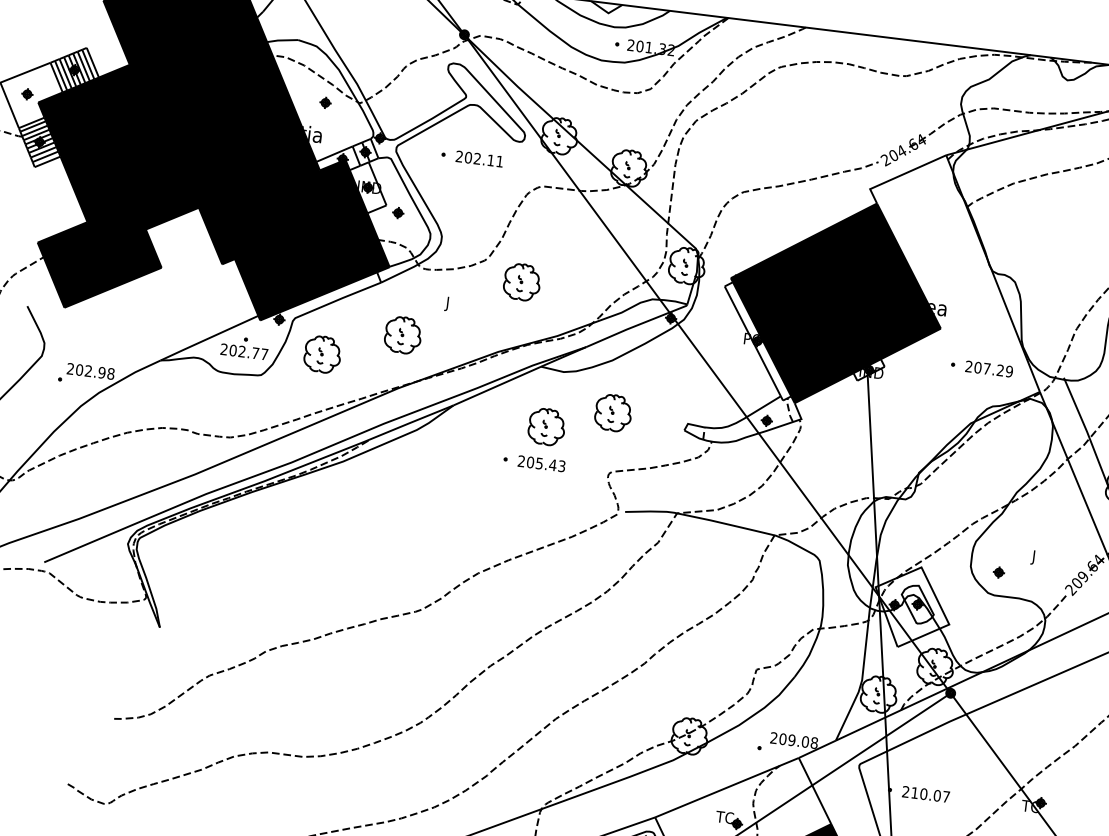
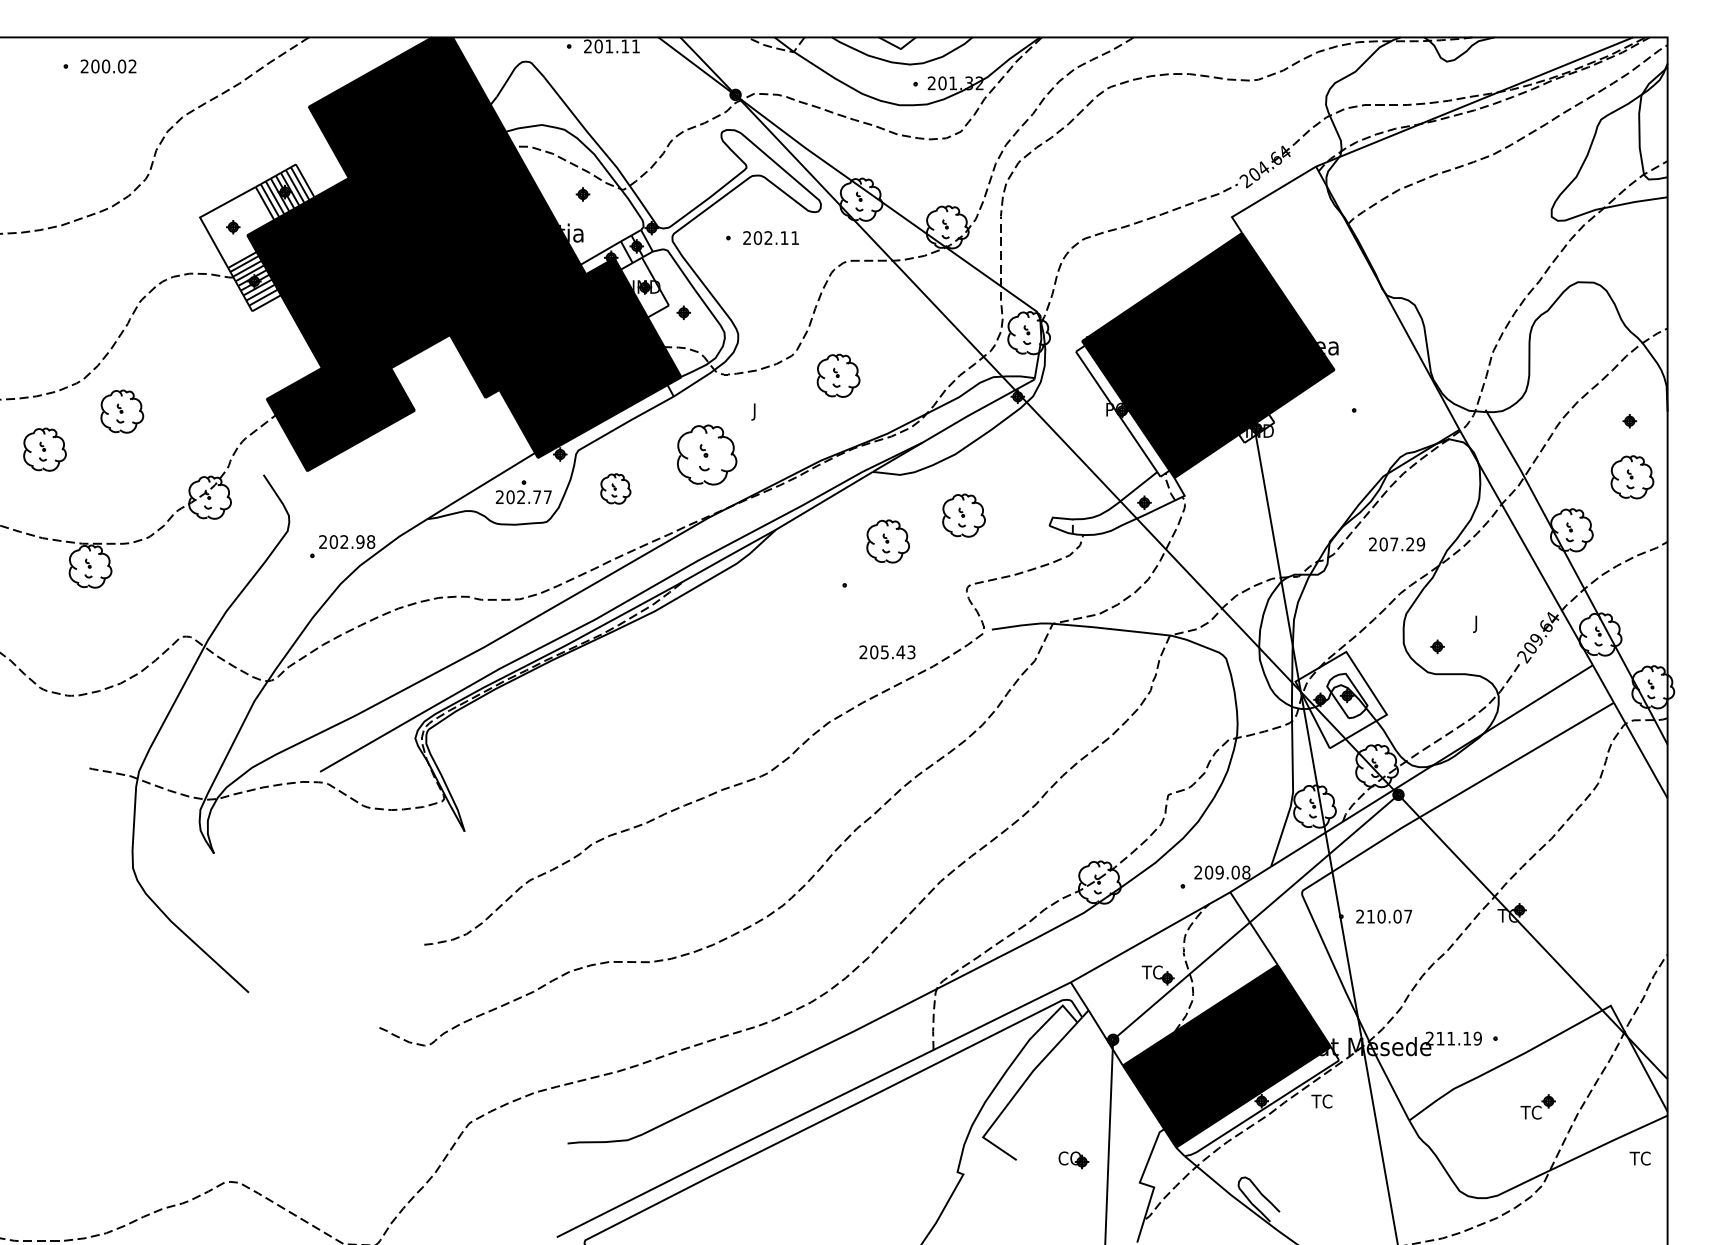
part: (402, 334) -> (706, 454), size x1.4
part: (322, 354) -> (615, 488), size x0.7
text: (989, 369) -> (1397, 544), moved
text: (541, 463) -> (887, 652), moved

